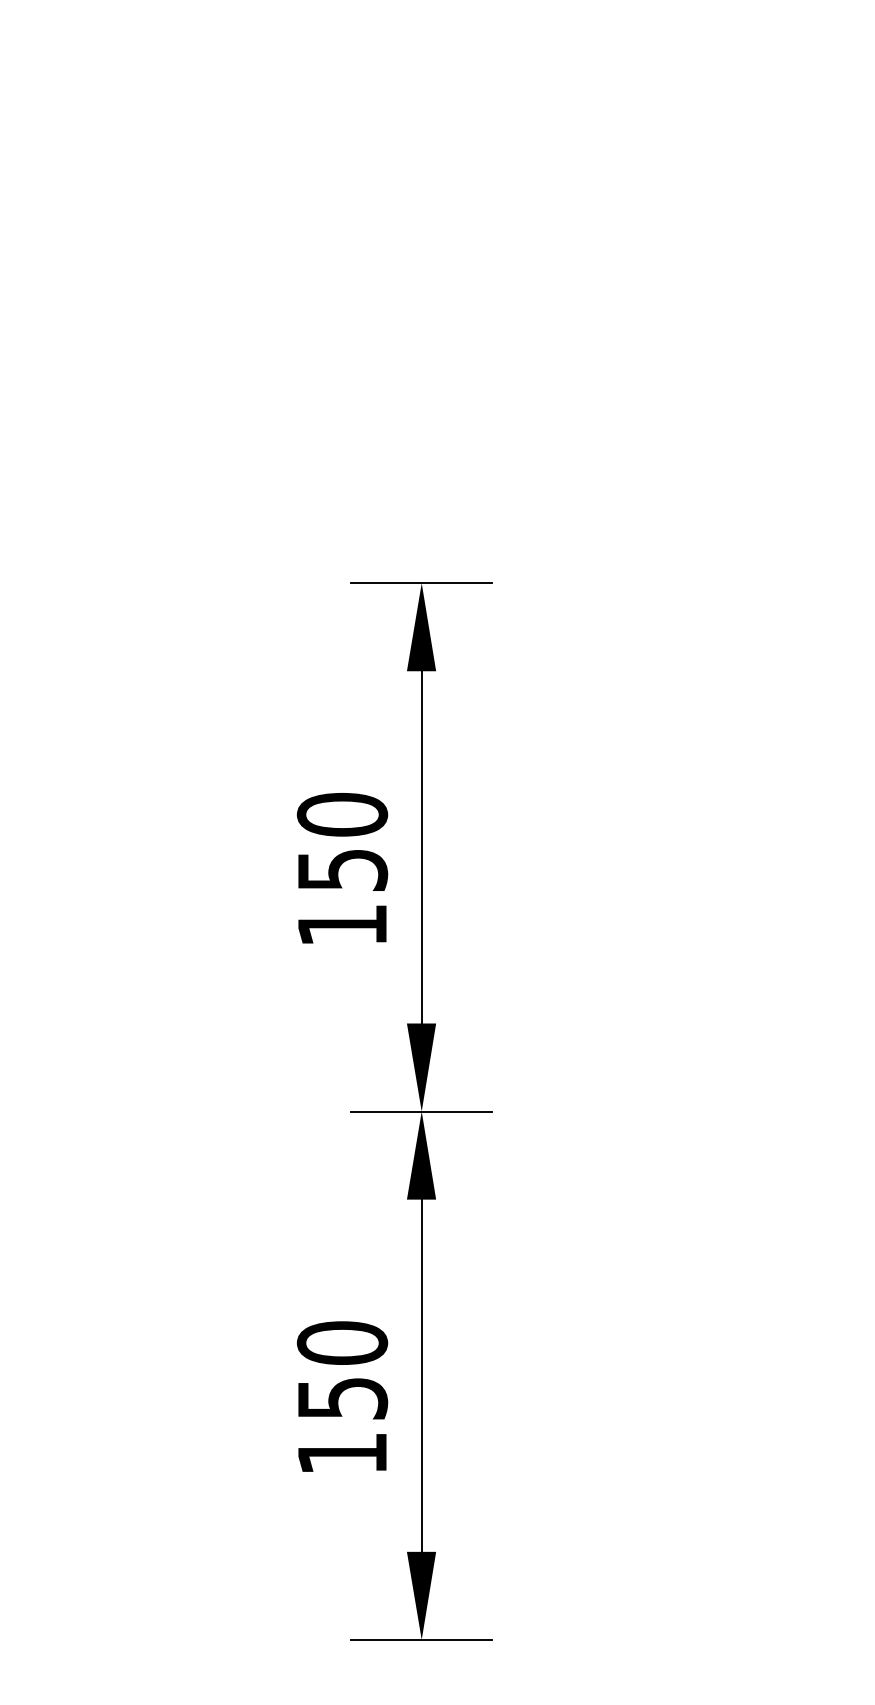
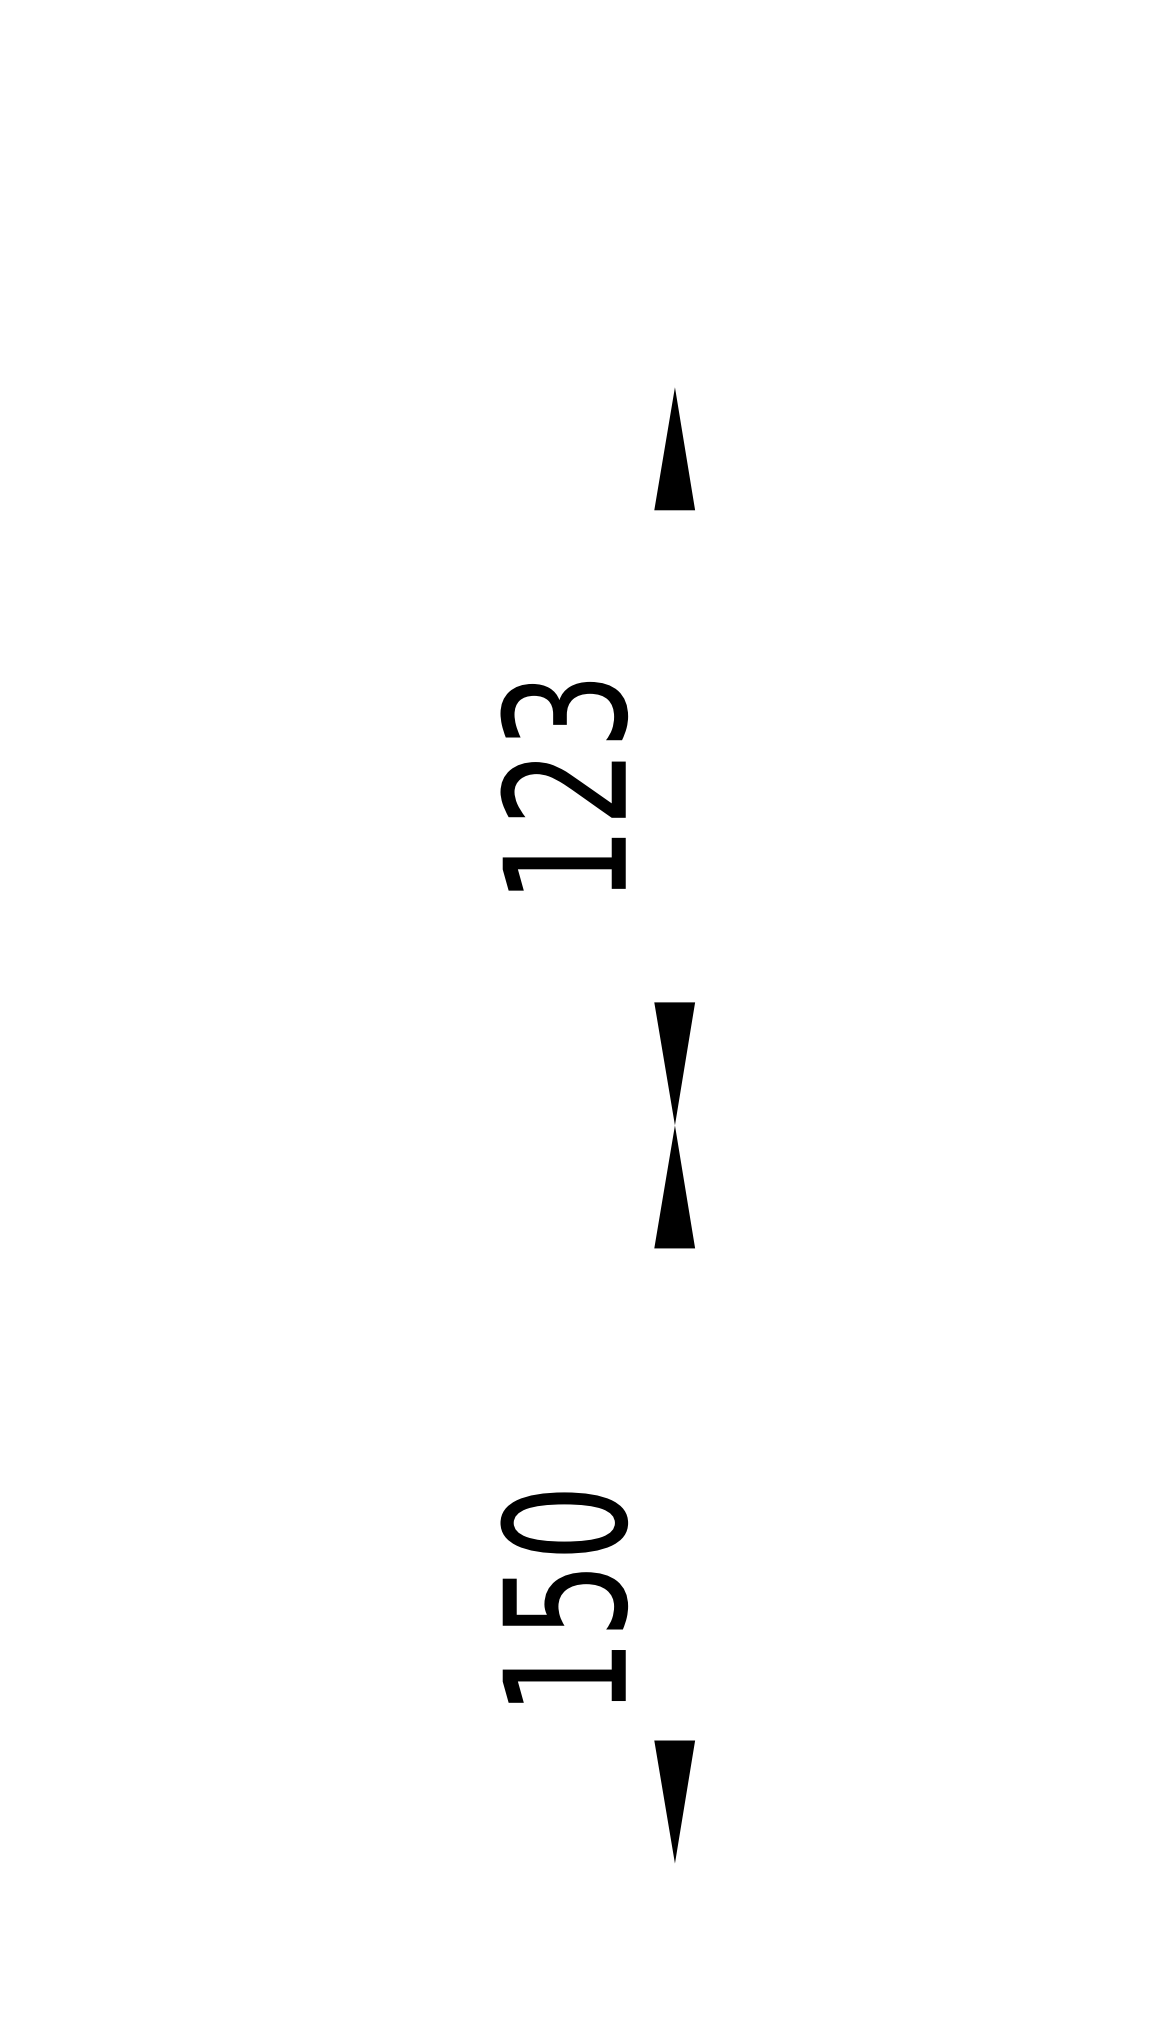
line: (421, 583) -> (674, 387), removed
text: (342, 842) -> (564, 749), 150 -> 123
line: (421, 847) -> (674, 756), removed
line: (421, 1111) -> (674, 1125), removed
line: (421, 1375) -> (674, 1494), removed
text: (342, 1396) -> (564, 1597), moved
line: (421, 1639) -> (674, 1862), removed

